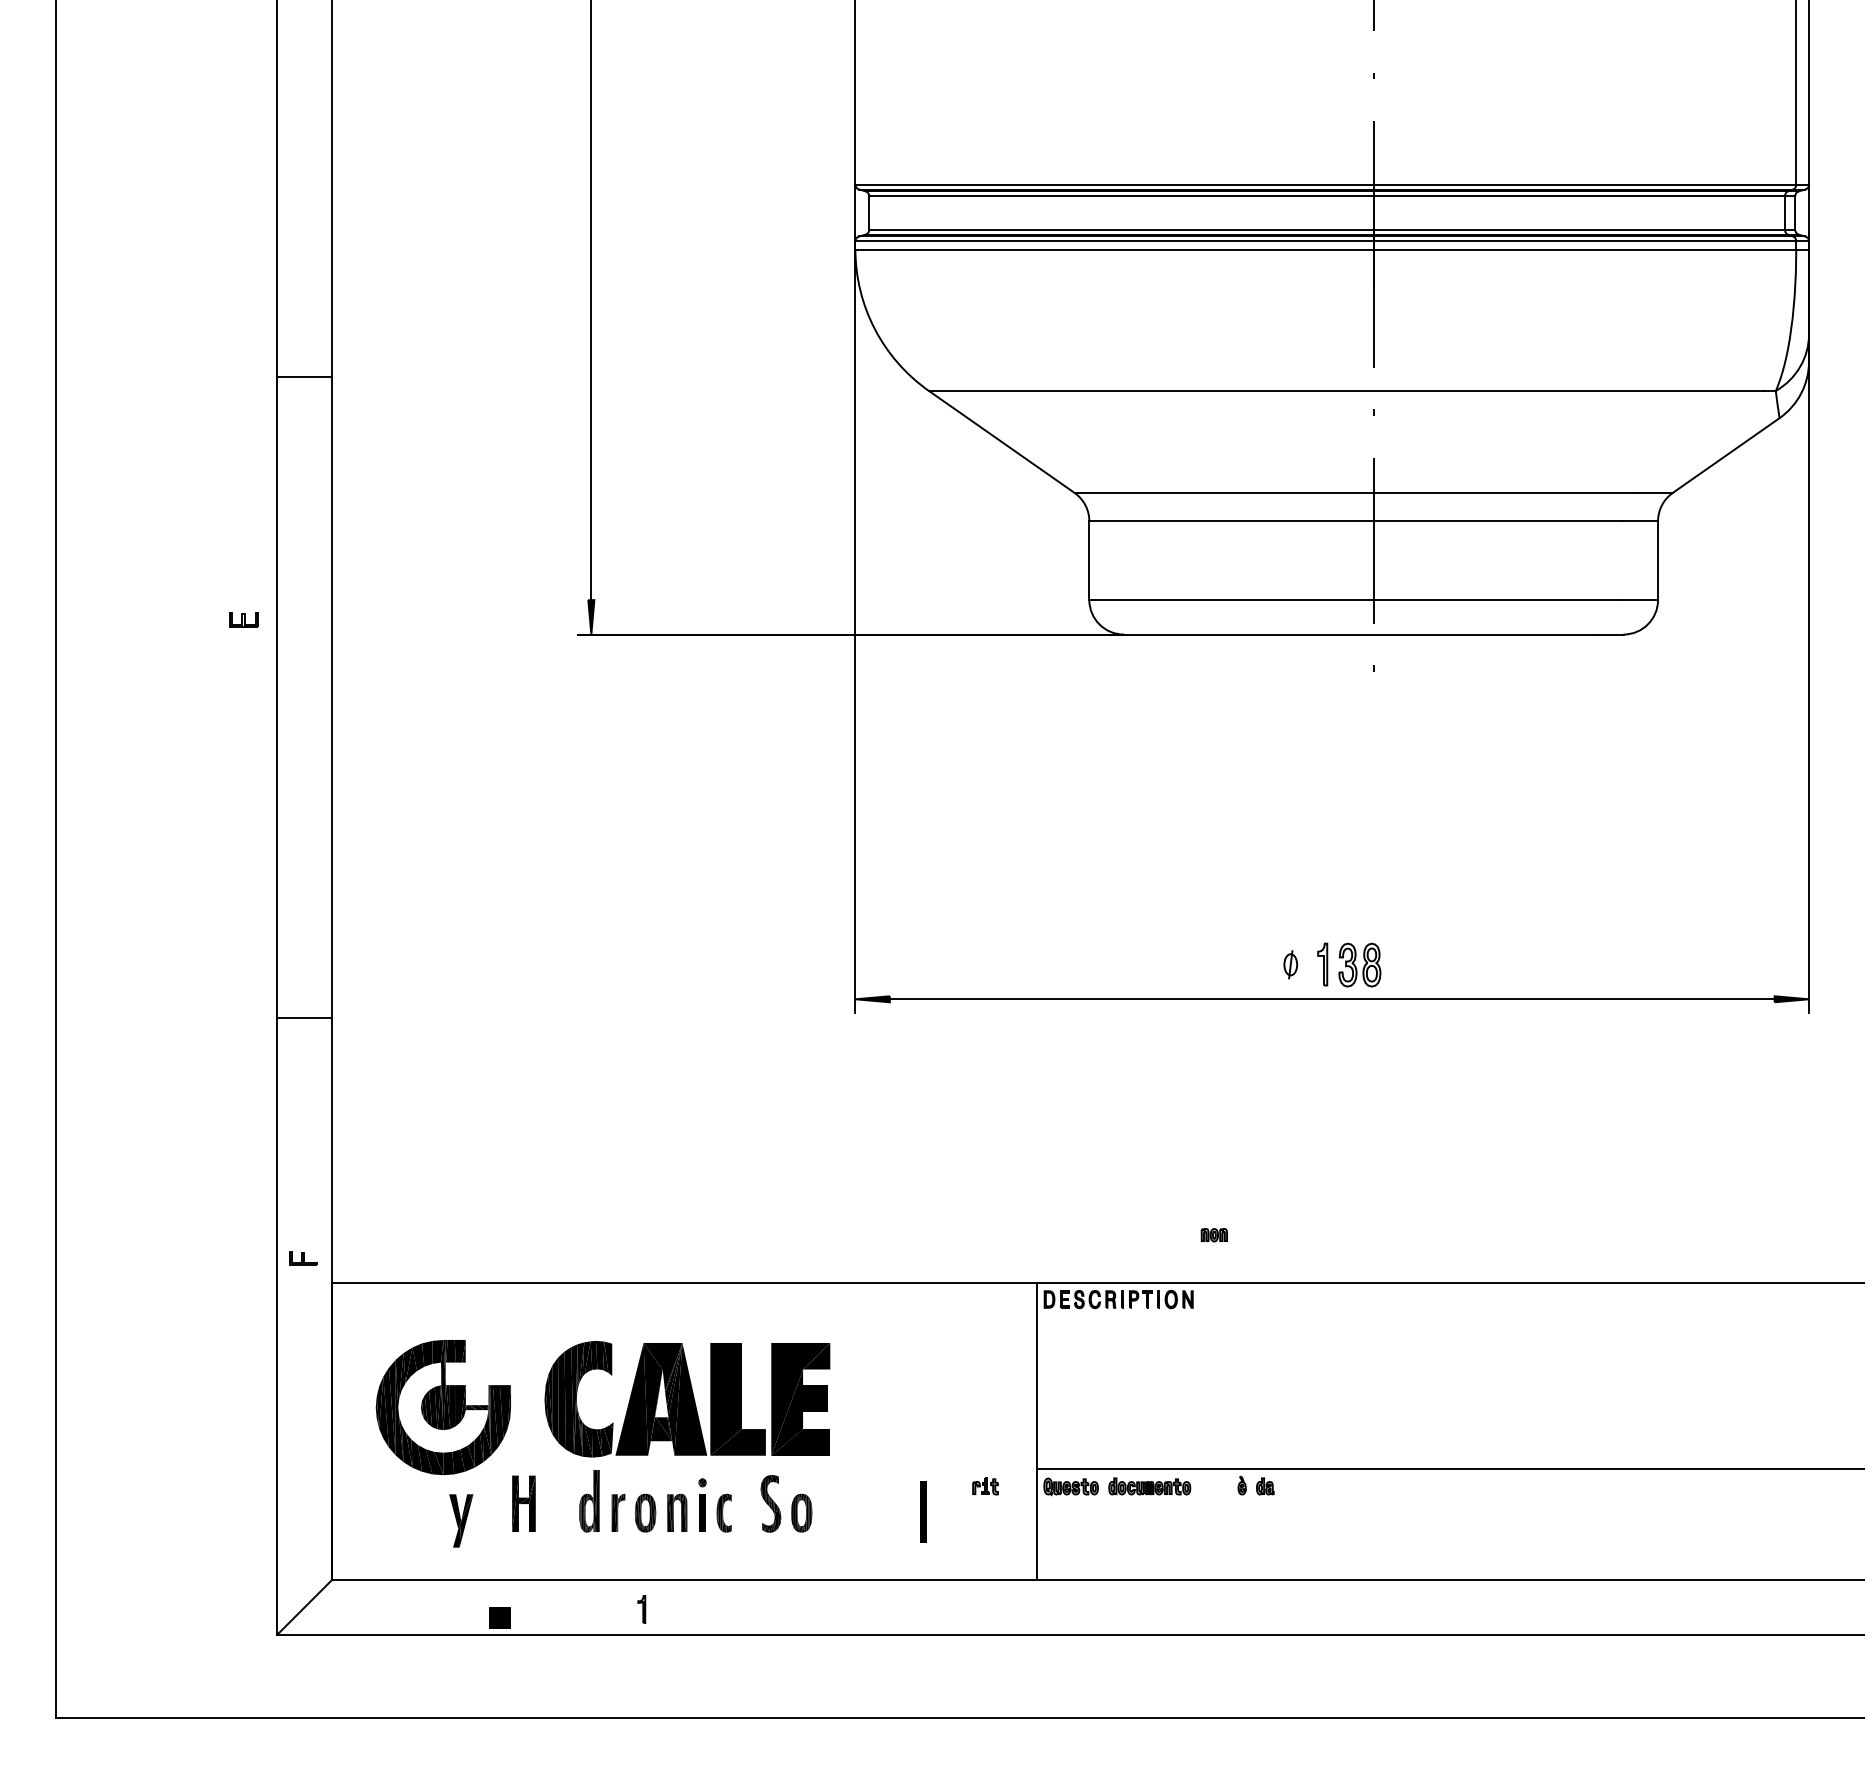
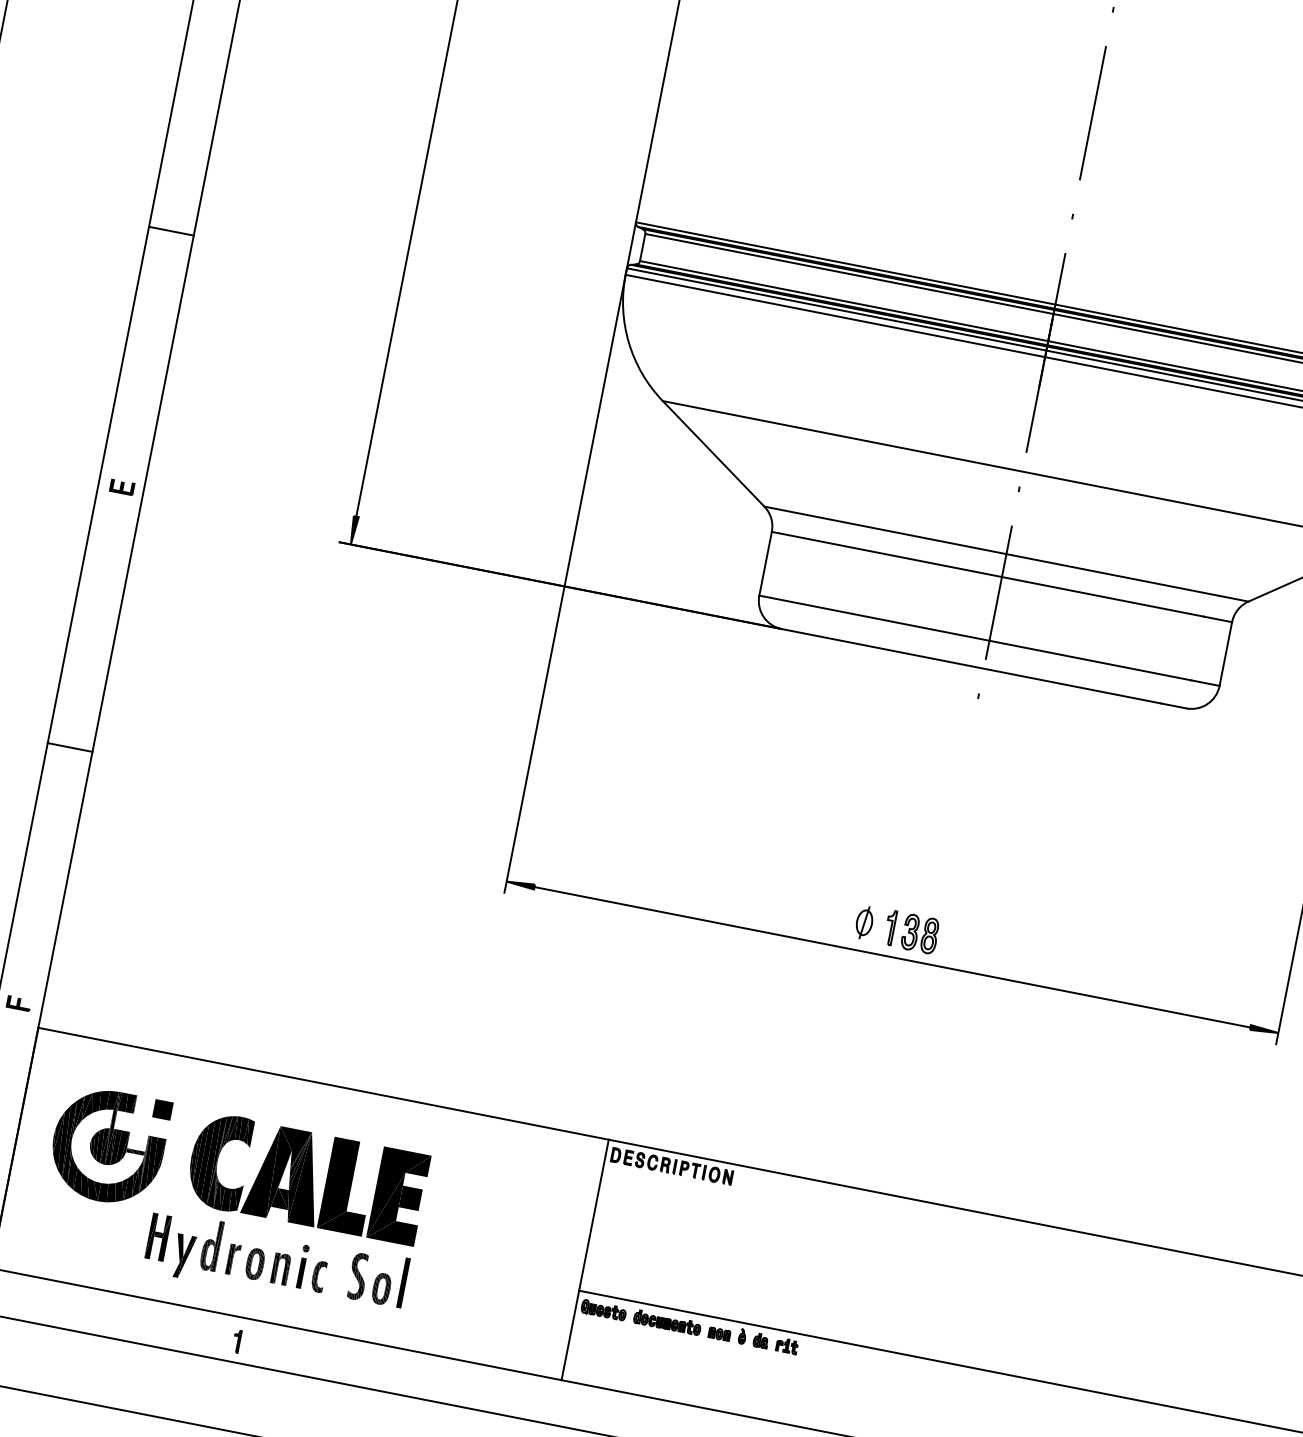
line: (304, 376) -> (171, 231), moved
part: (243, 619) -> (121, 486), moved
part: (1290, 964) -> (864, 922), size x1.43
line: (304, 1017) -> (69, 747), moved
part: (1213, 1235) -> (718, 1334), moved
part: (985, 1486) -> (787, 1346), moved
part: (923, 1511) -> (403, 1282), moved
part: (461, 1520) -> (183, 1256), moved
part: (499, 1617) -> (162, 1109), moved

